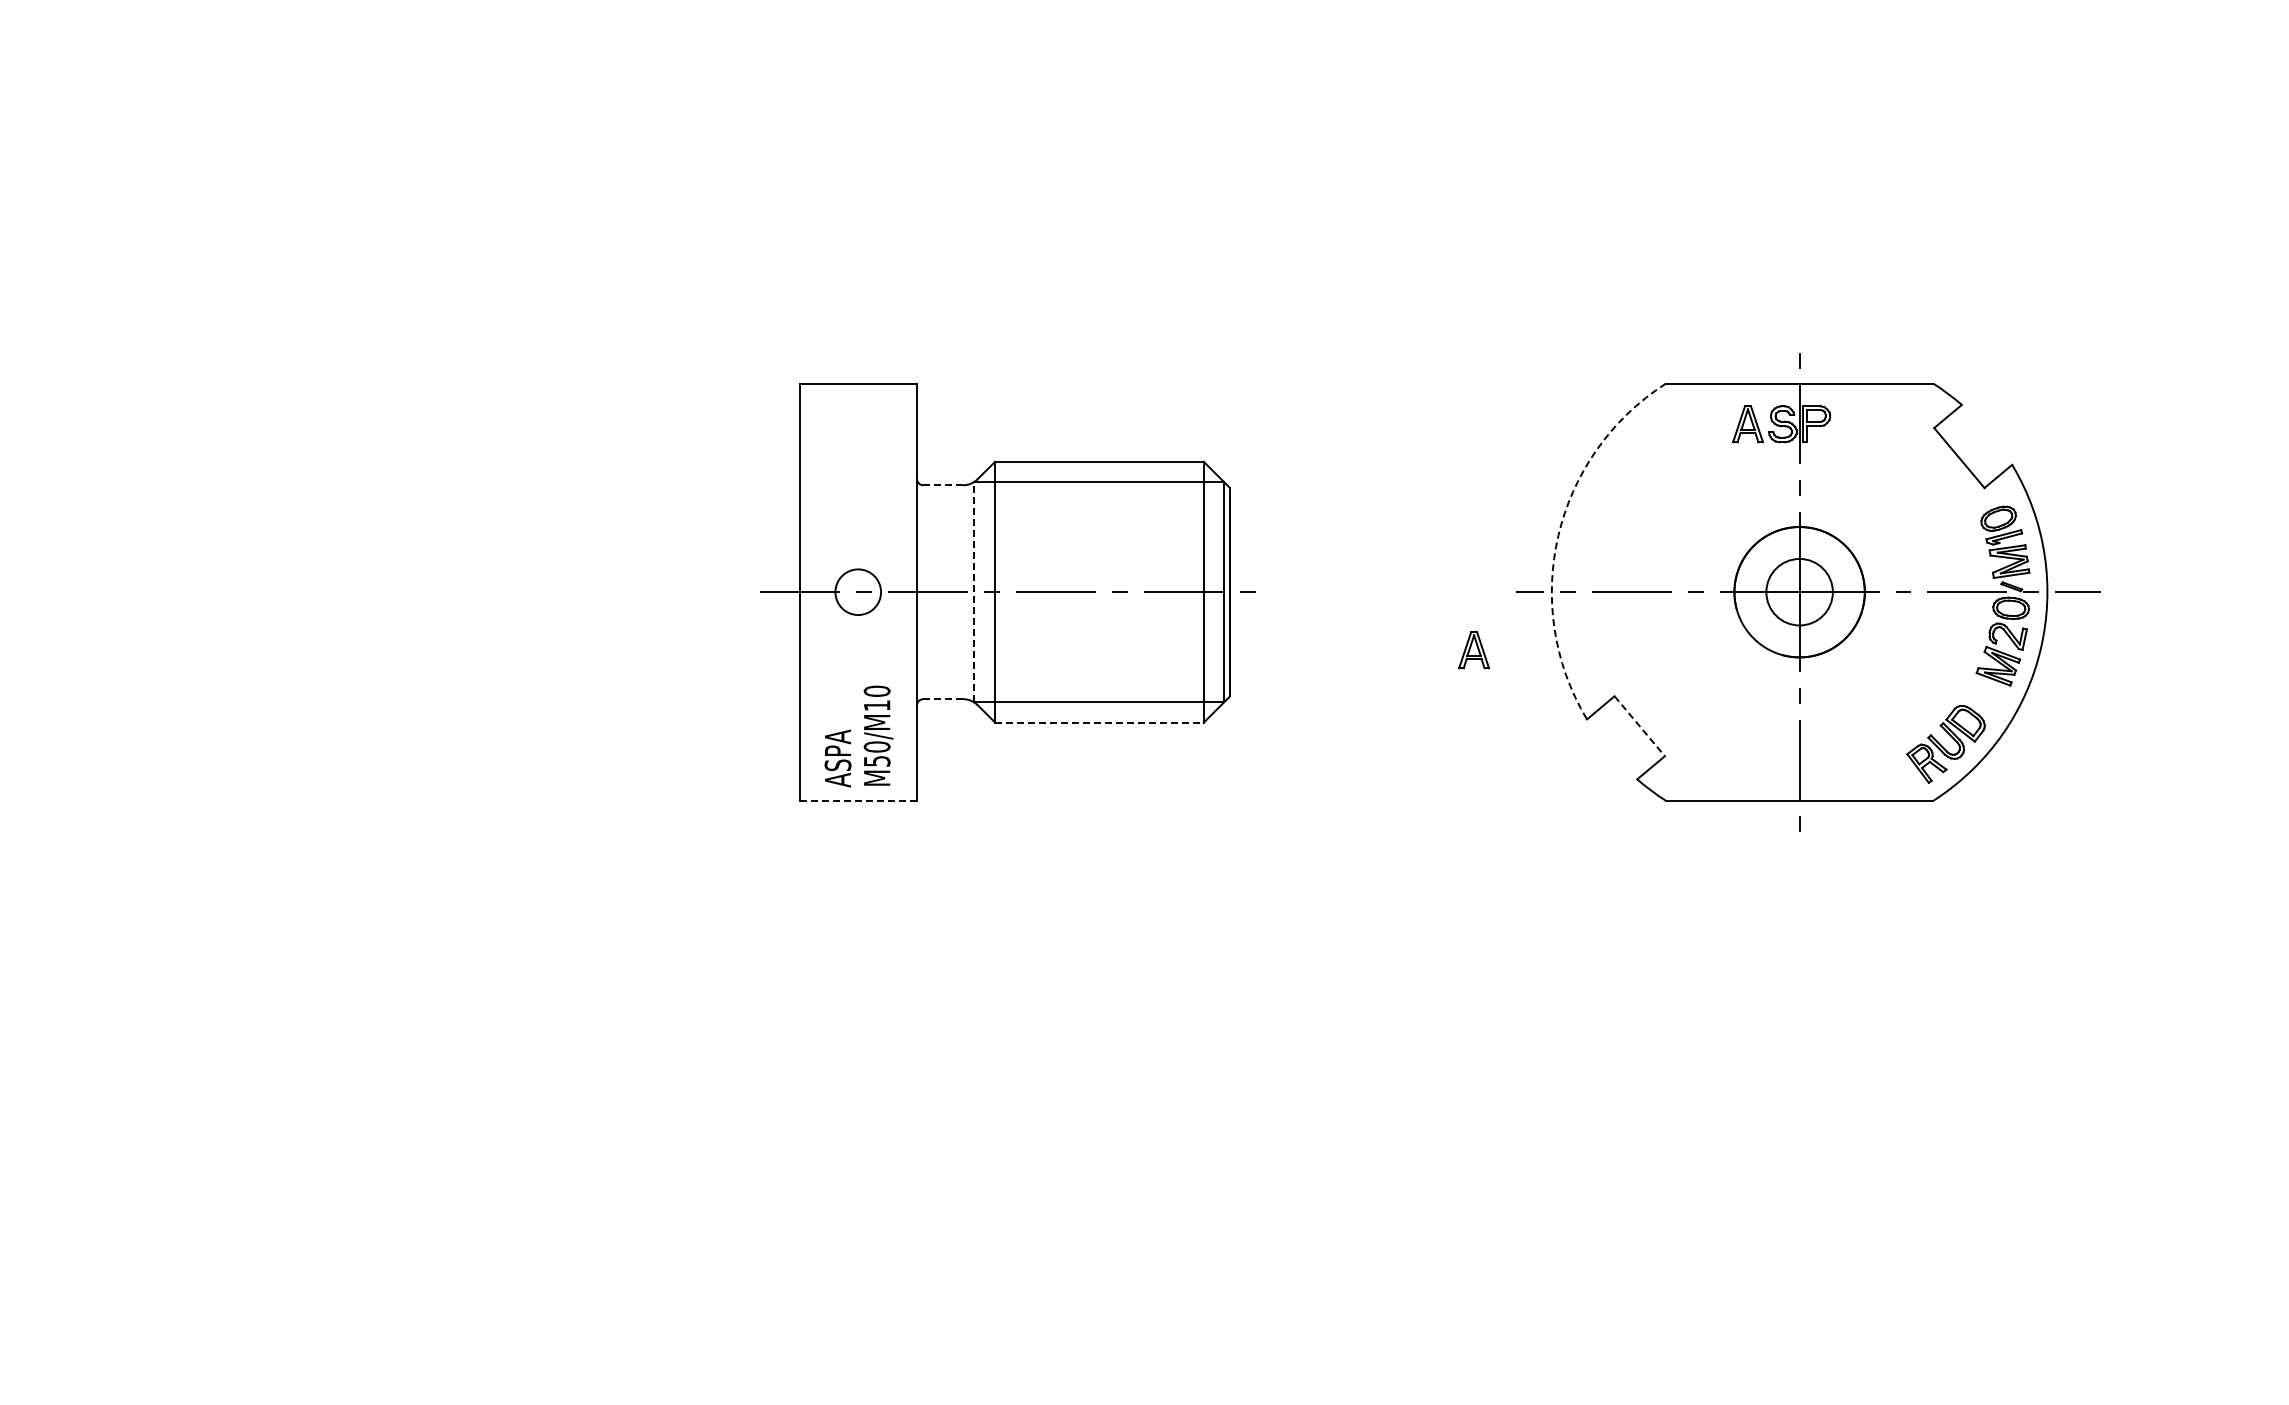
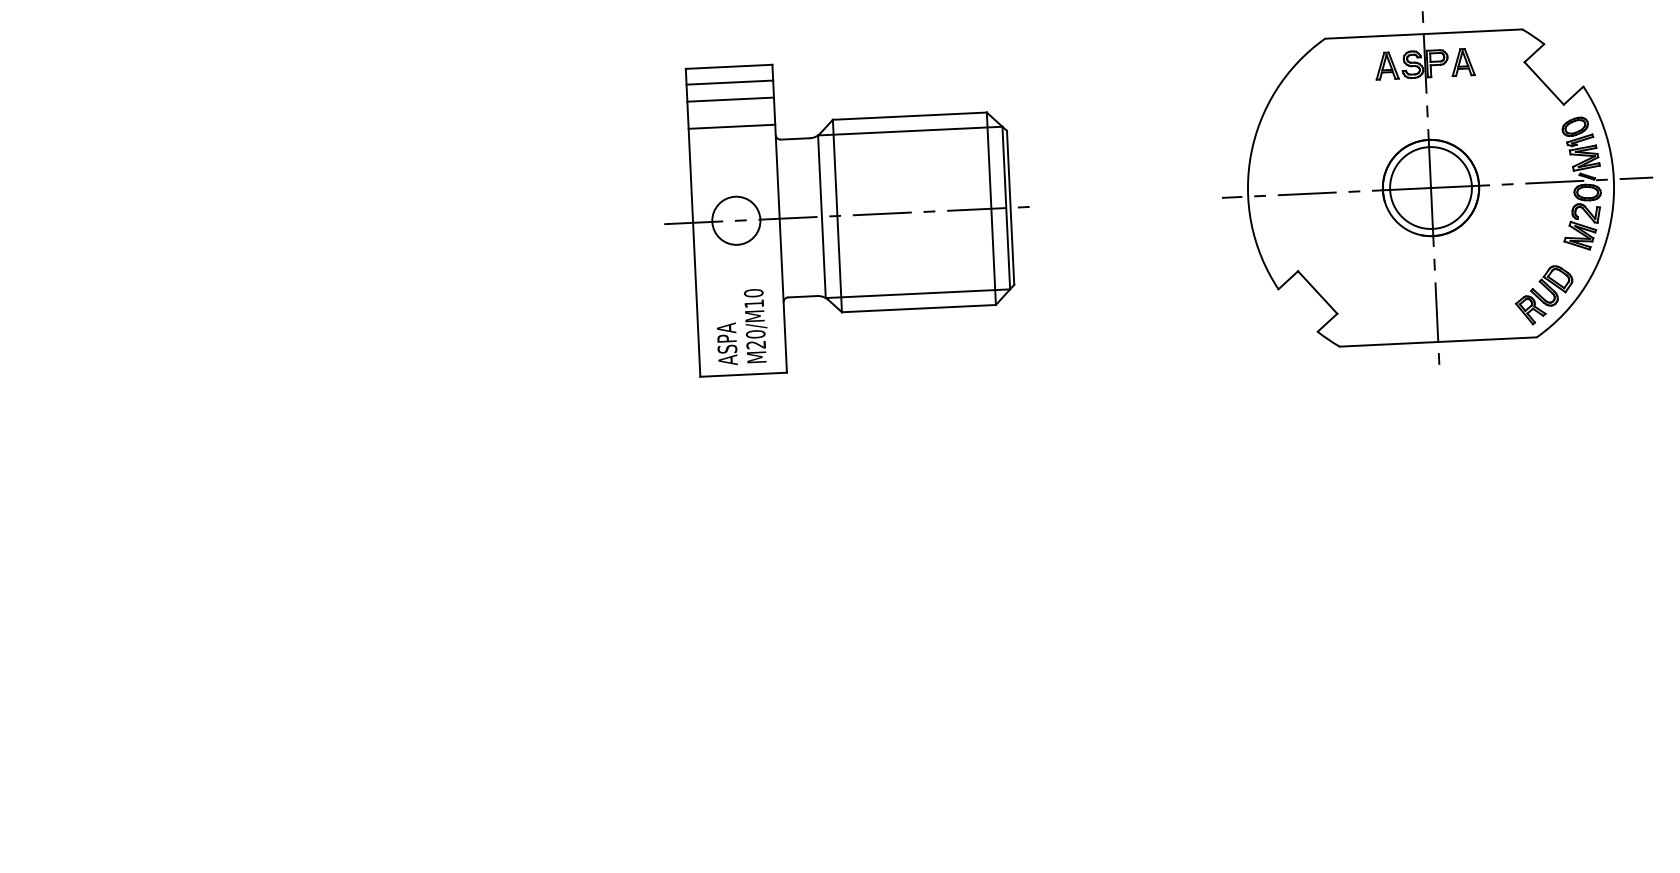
line: (857, 404) -> (729, 82), added
line: (857, 428) -> (730, 100), added
line: (857, 464) -> (731, 126), added
line: (943, 485) -> (795, 139), dashed -> solid
arc: (1558, 535) -> (1251, 154), dashed -> solid
circle: (857, 591) -> (735, 220), size x1.43
line: (974, 591) -> (822, 216), dashed -> solid
circle: (1799, 591) -> (1430, 187), size x1.67
part: (1473, 650) -> (1462, 62), moved
line: (943, 699) -> (803, 296), dashed -> solid
line: (1100, 722) -> (919, 308), dashed -> solid
line: (1640, 726) -> (1318, 292), dashed -> solid
text: (876, 761) -> (755, 345), M50/M10 -> M20/M10
line: (858, 800) -> (743, 374), dashed -> solid

